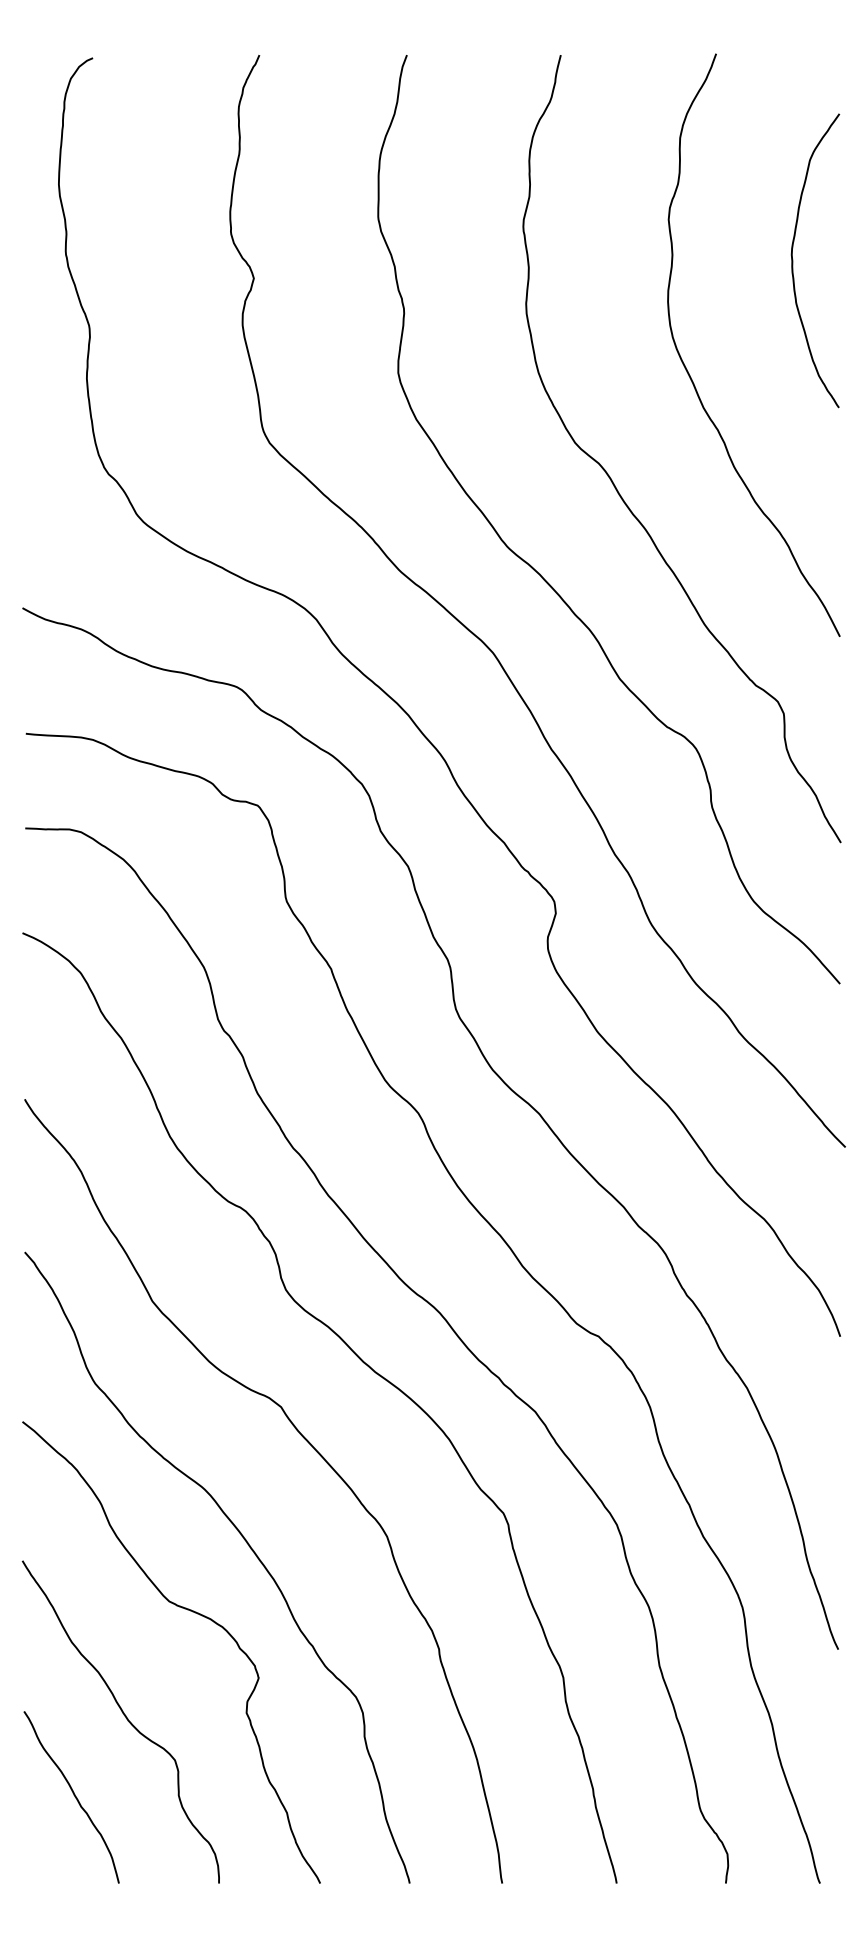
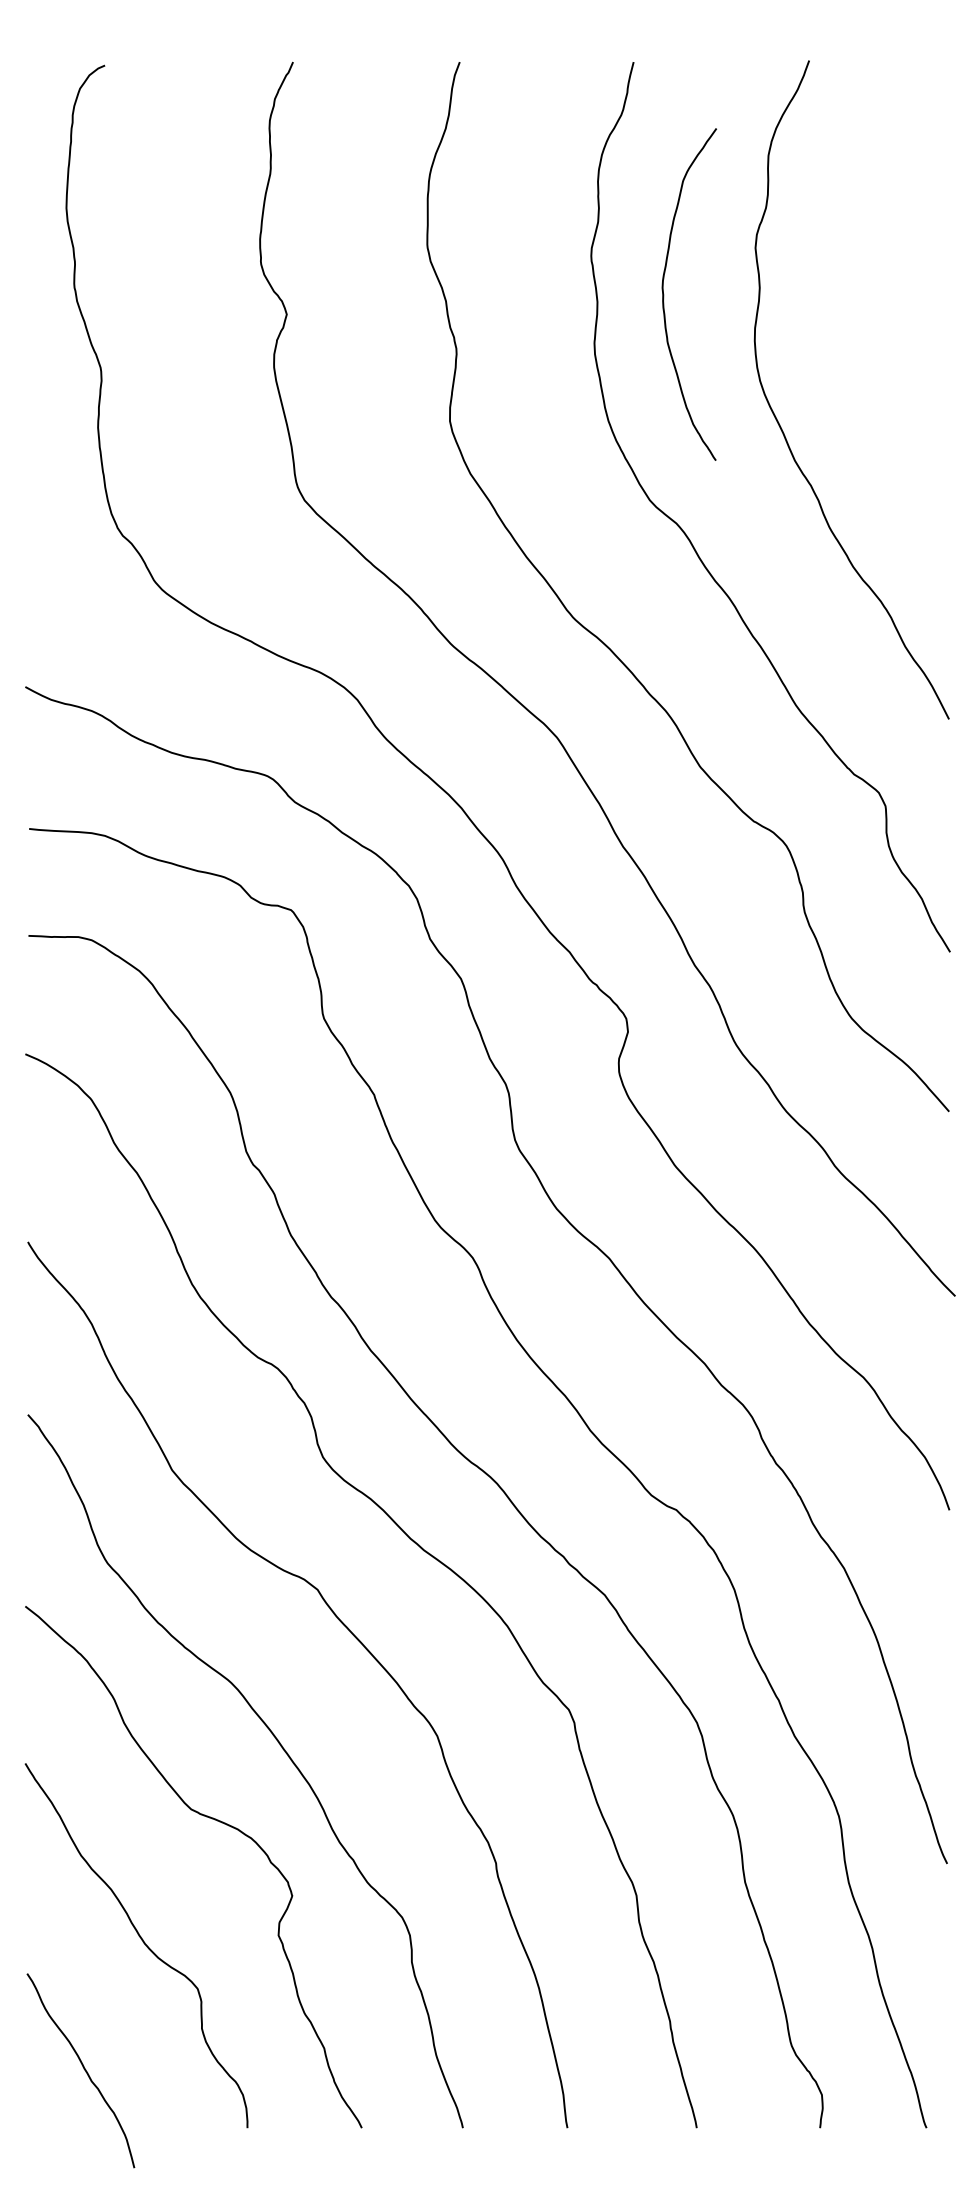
curve: (793, 260) -> (664, 294), moved
curve: (73, 1796) -> (83, 2069), moved

